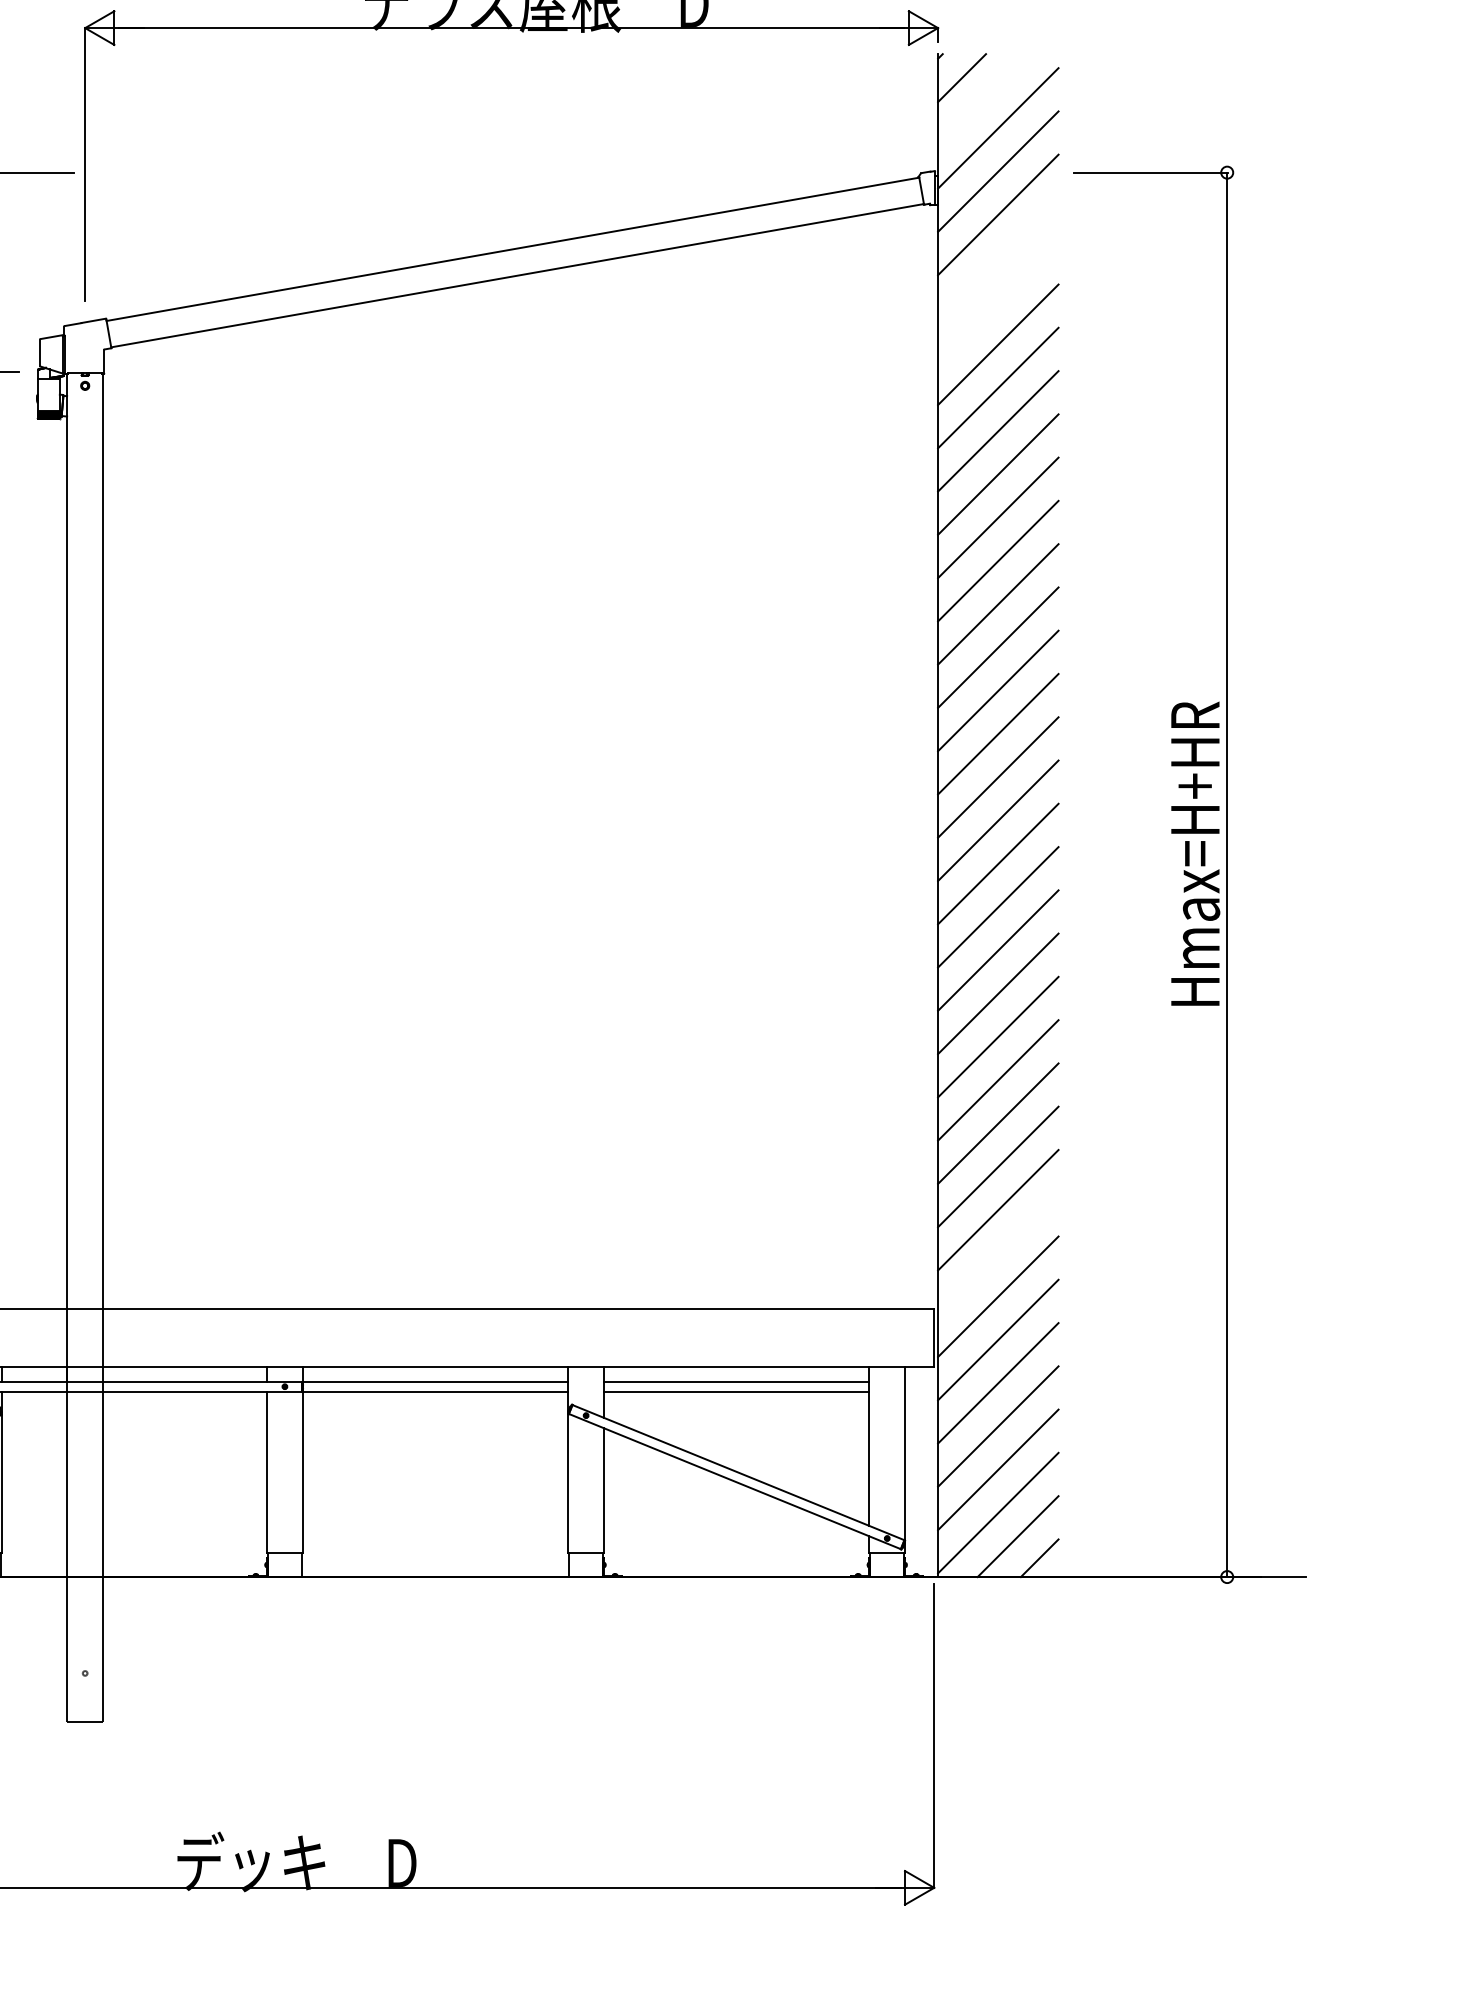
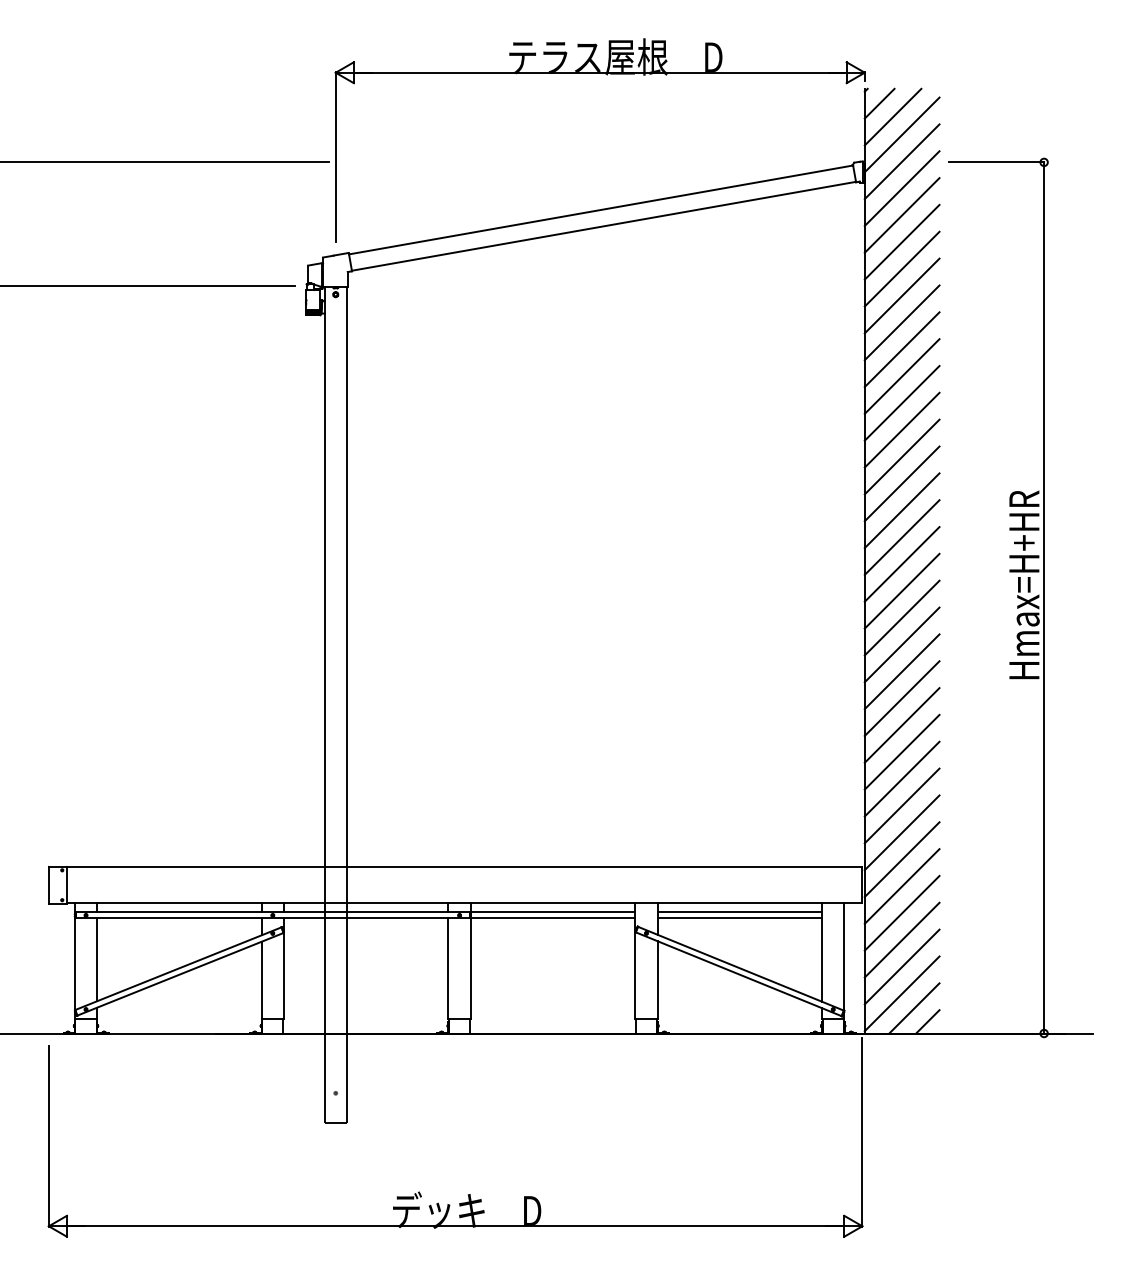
line: (982, 98) -> (892, 116), added
line: (997, 258) -> (901, 215), added
line: (997, 300) -> (901, 241), added
line: (997, 1253) -> (901, 832), added

